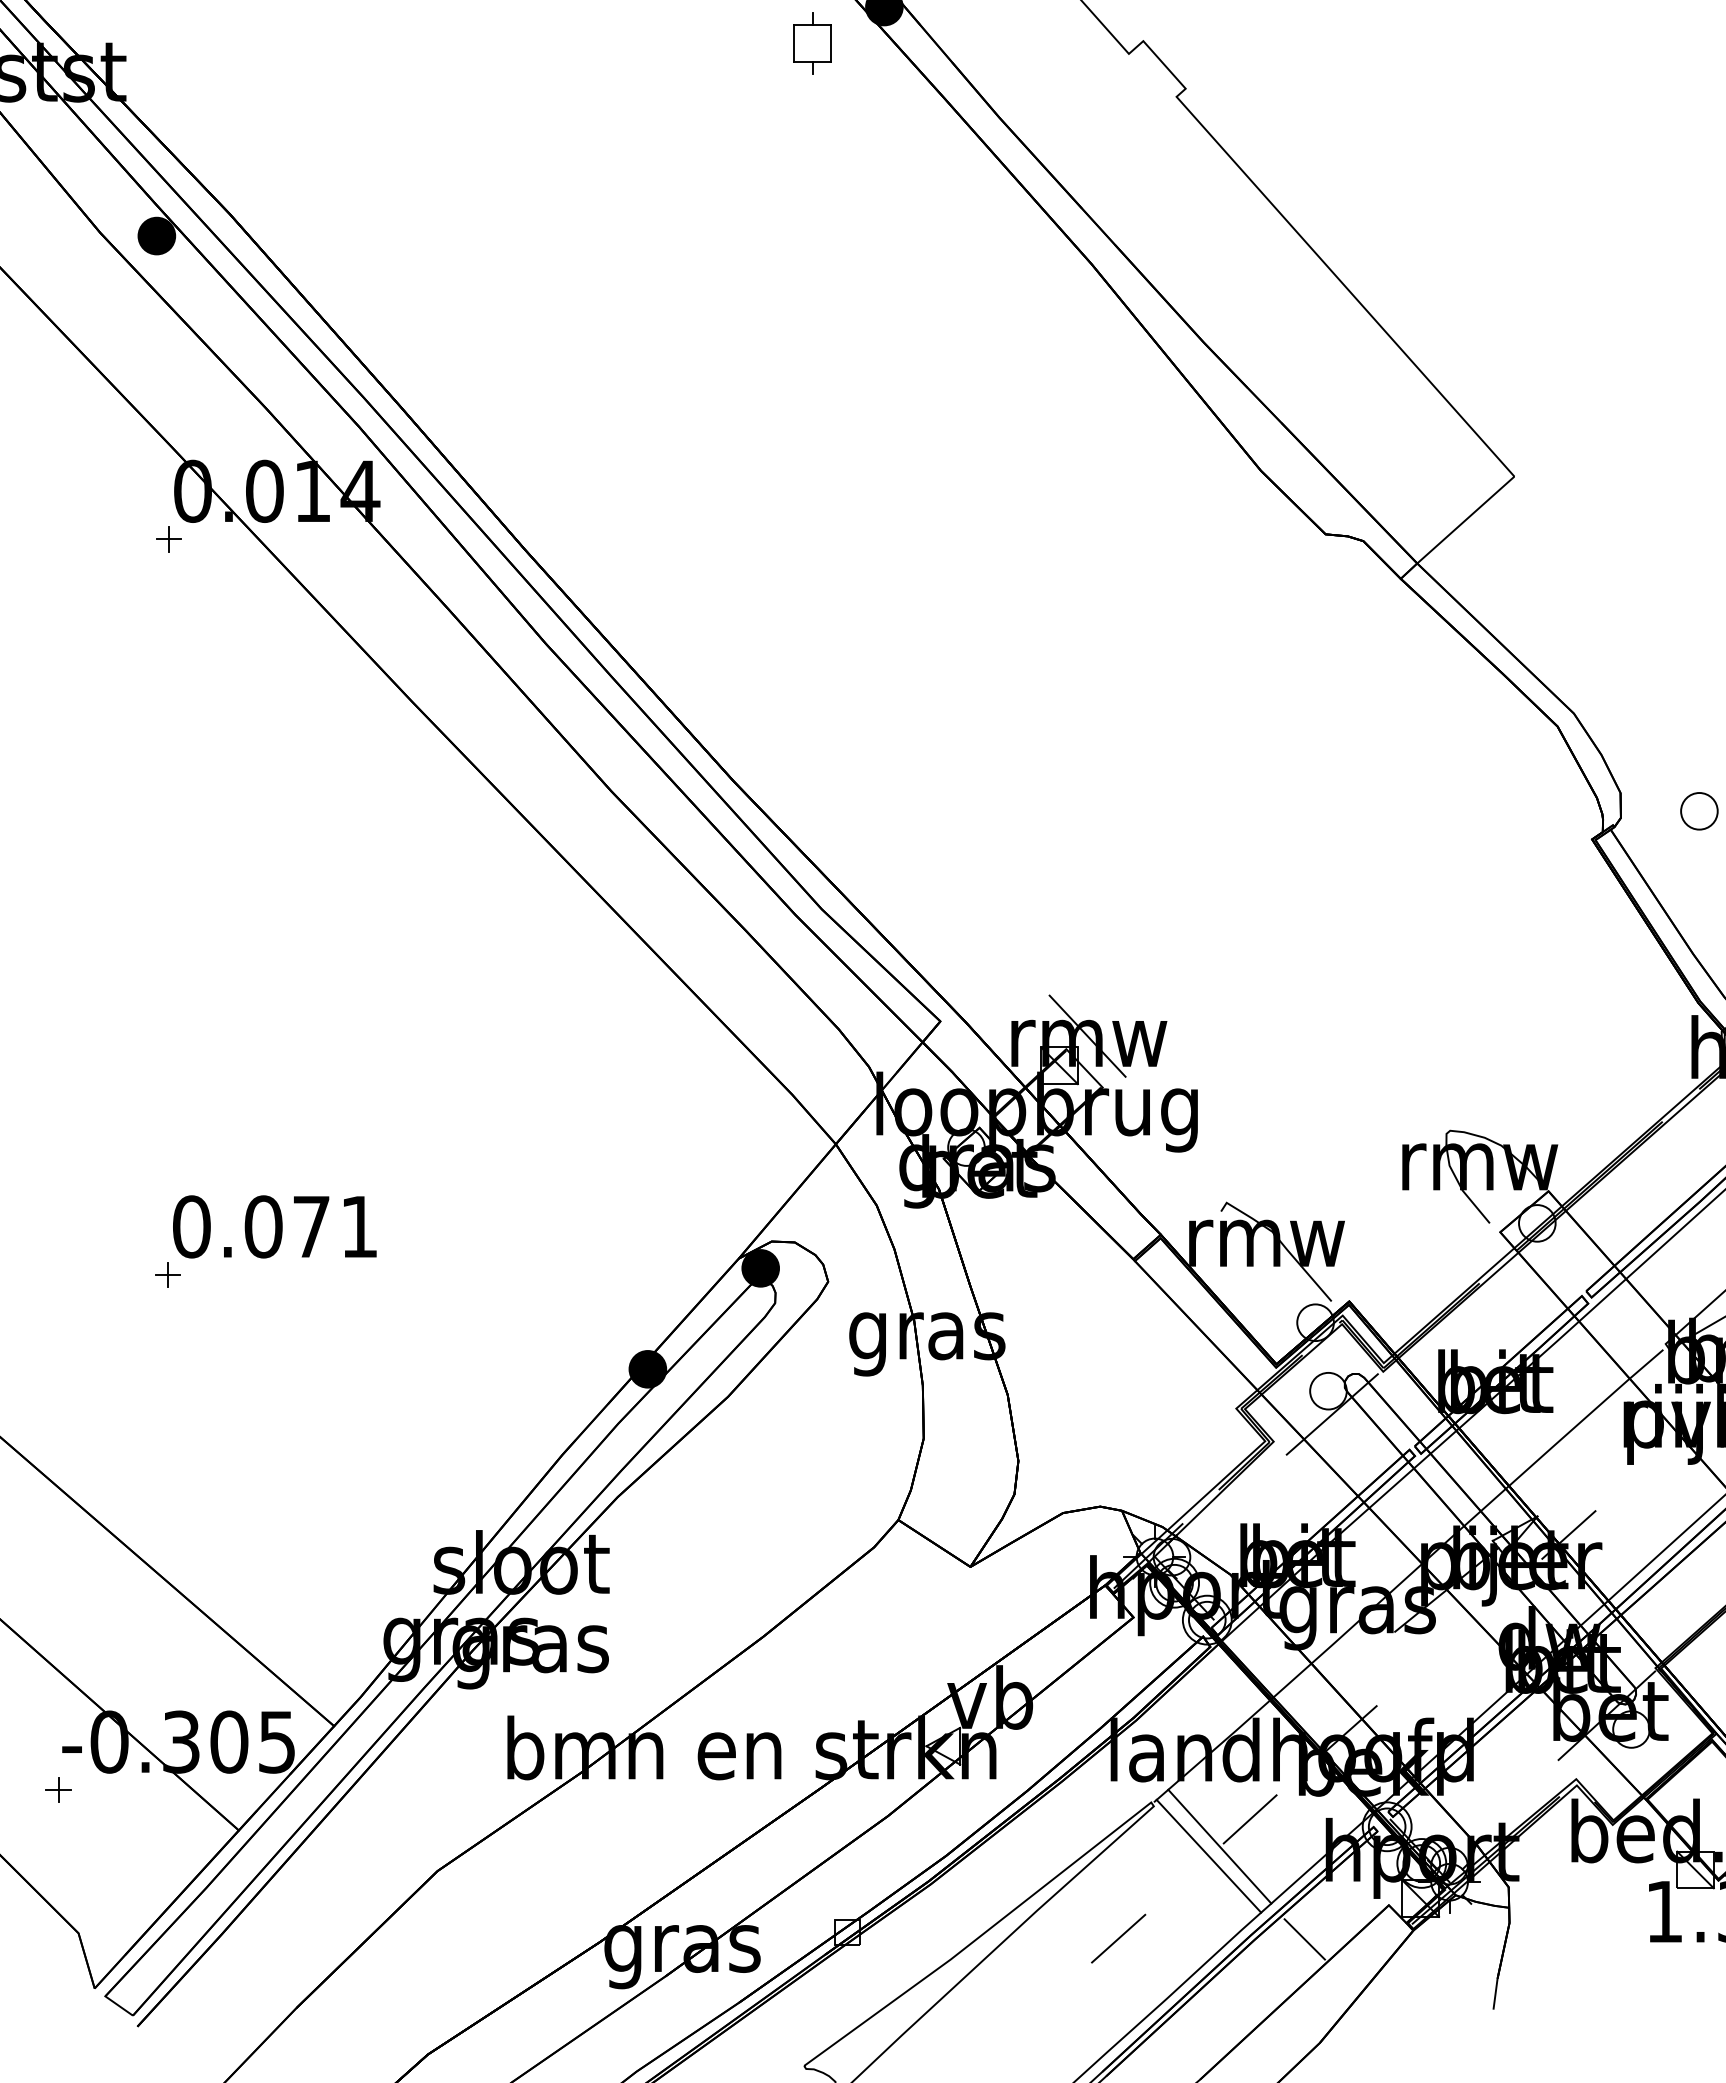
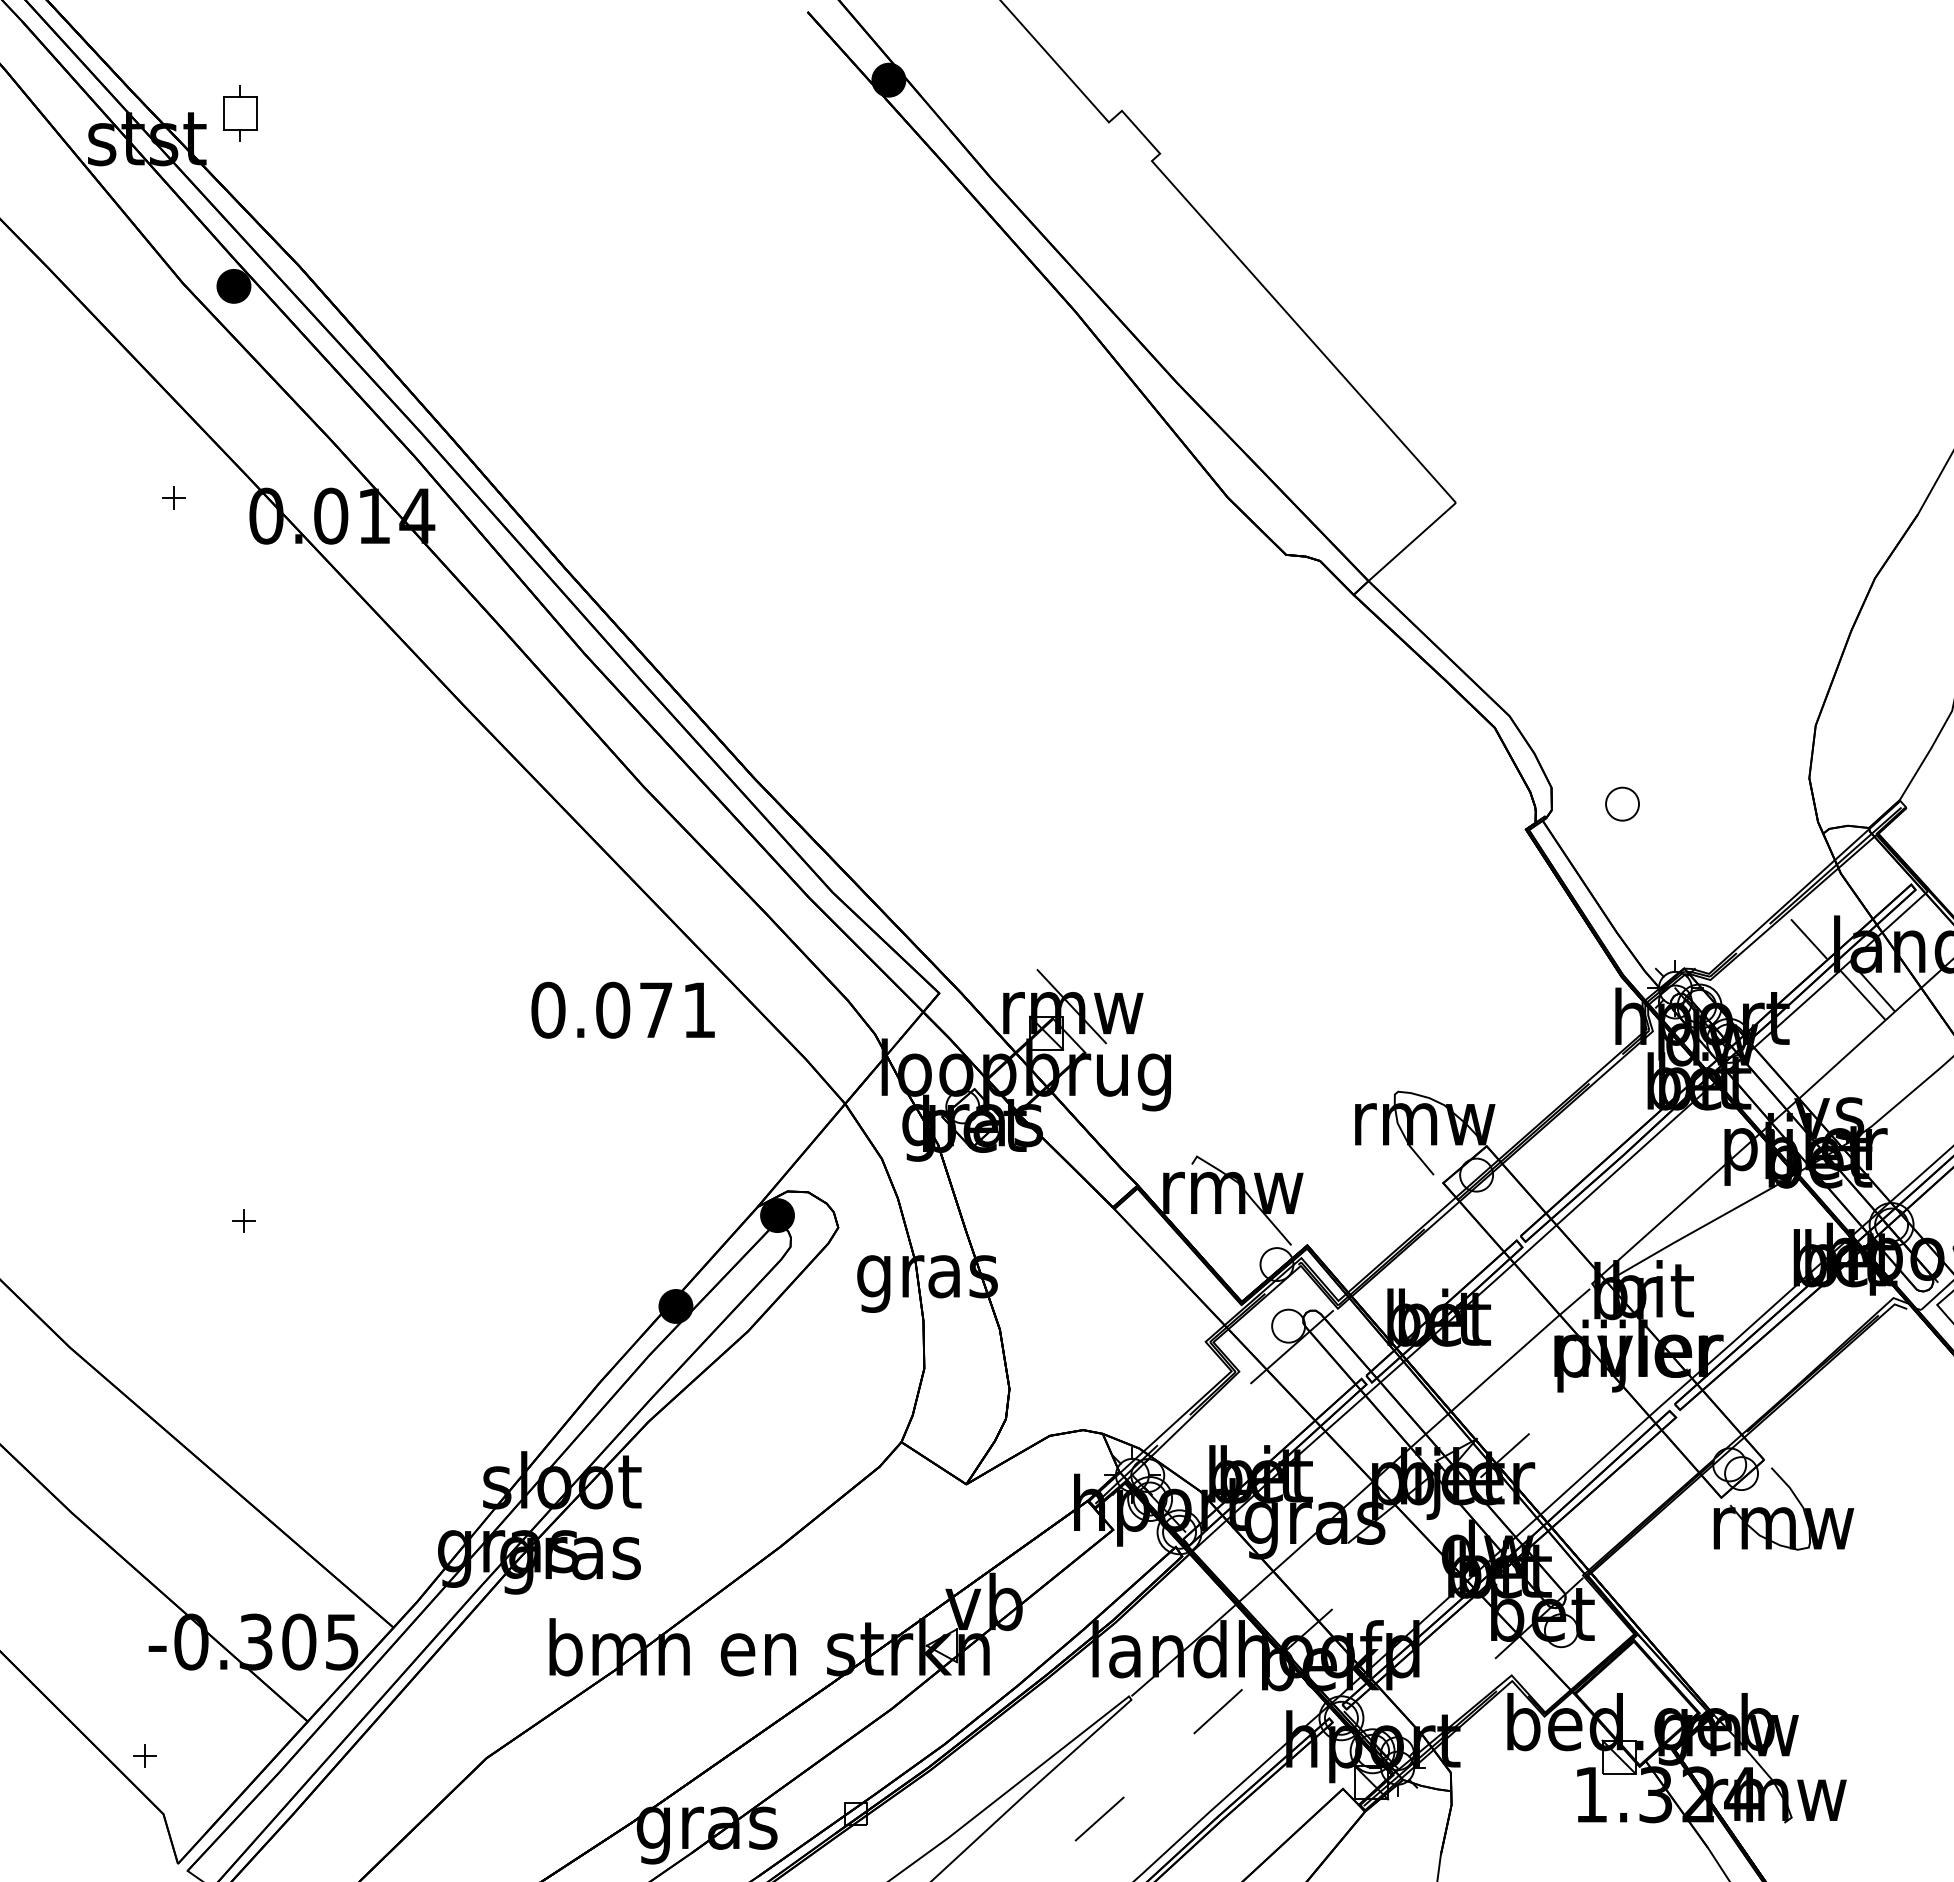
part: (812, 44) -> (240, 113), moved
part: (168, 538) -> (173, 497), moved
text: (274, 1226) -> (622, 1009), moved
part: (57, 1789) -> (144, 1755), moved
line: (1219, 1845) -> (1190, 1735), removed
line: (1208, 1855) -> (1180, 1744), removed
line: (1305, 1939) -> (1267, 1819), removed

